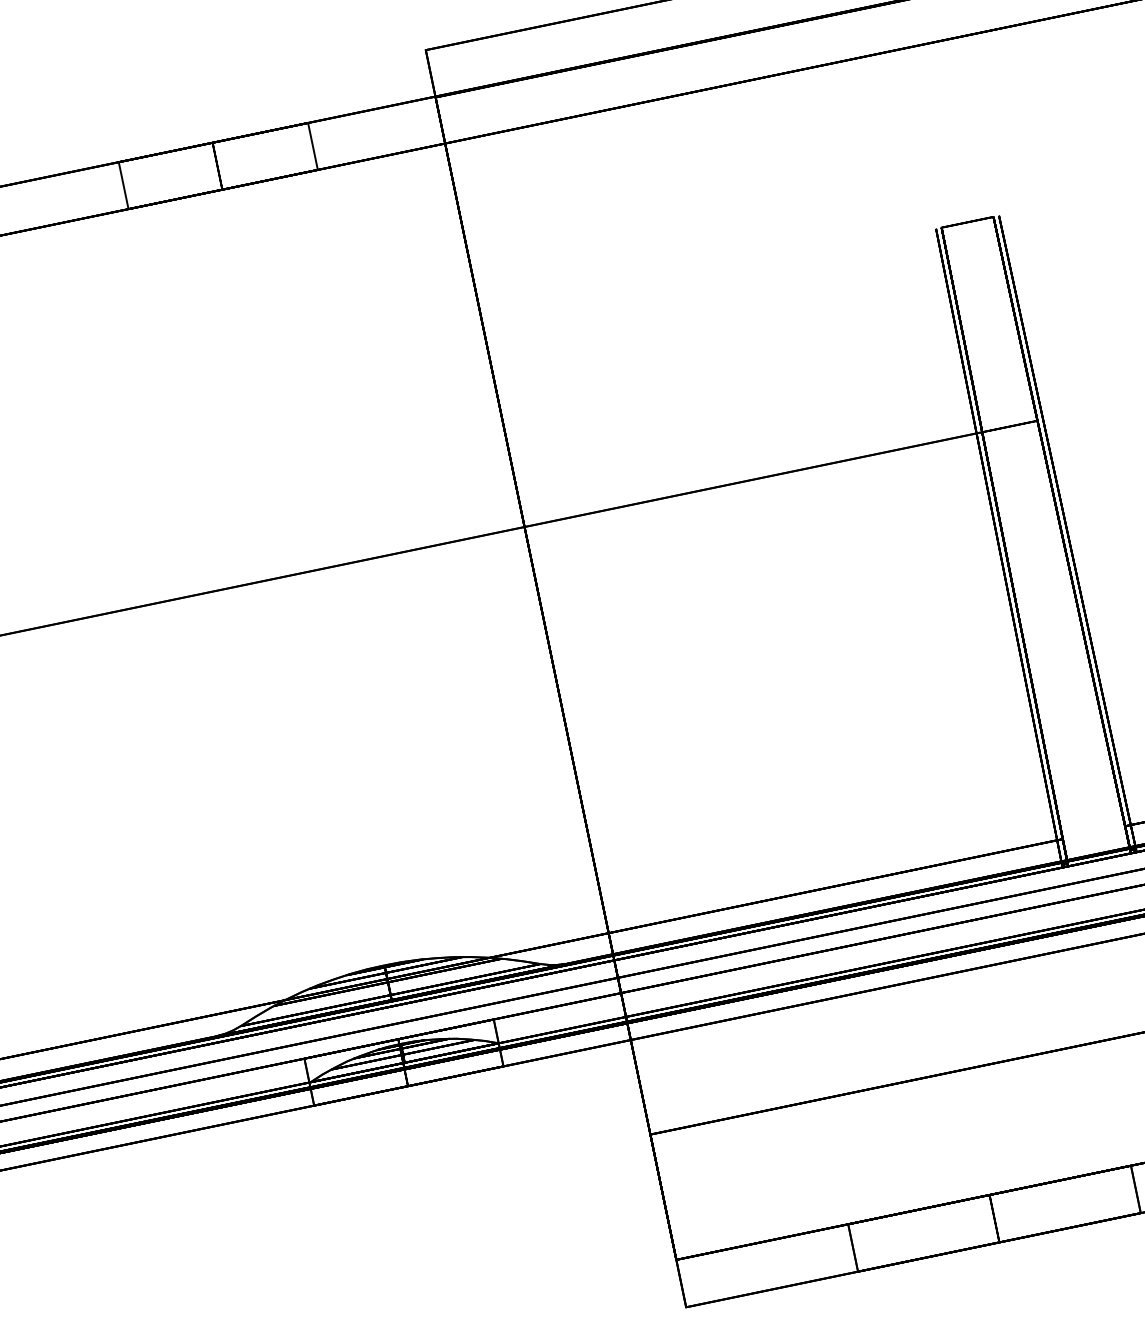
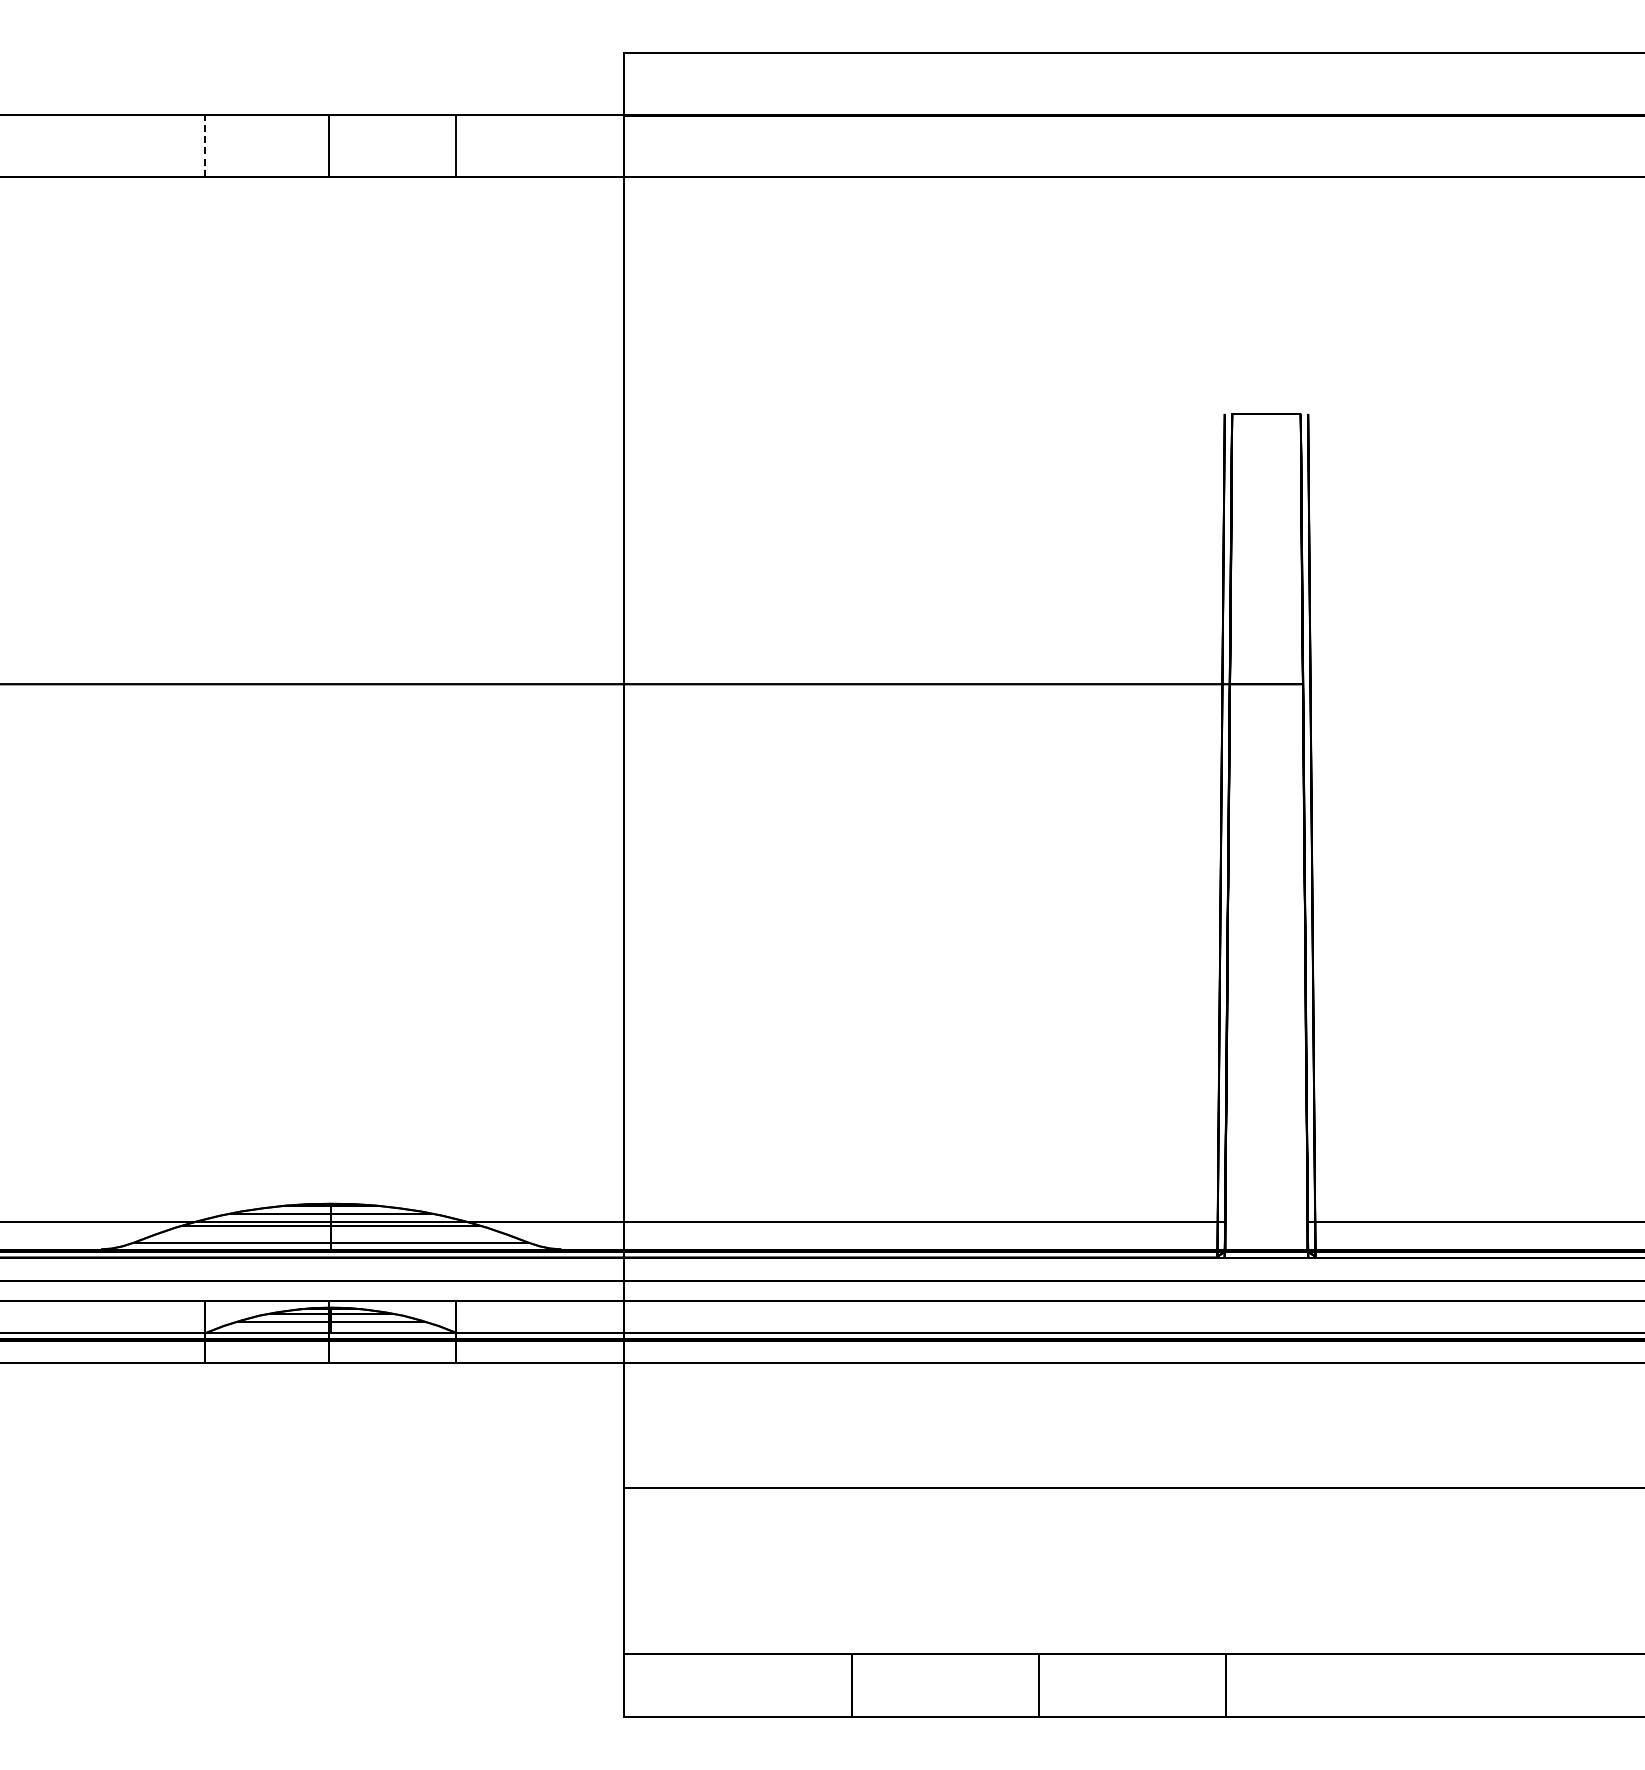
line: (123, 185) -> (205, 145), solid -> dashed

